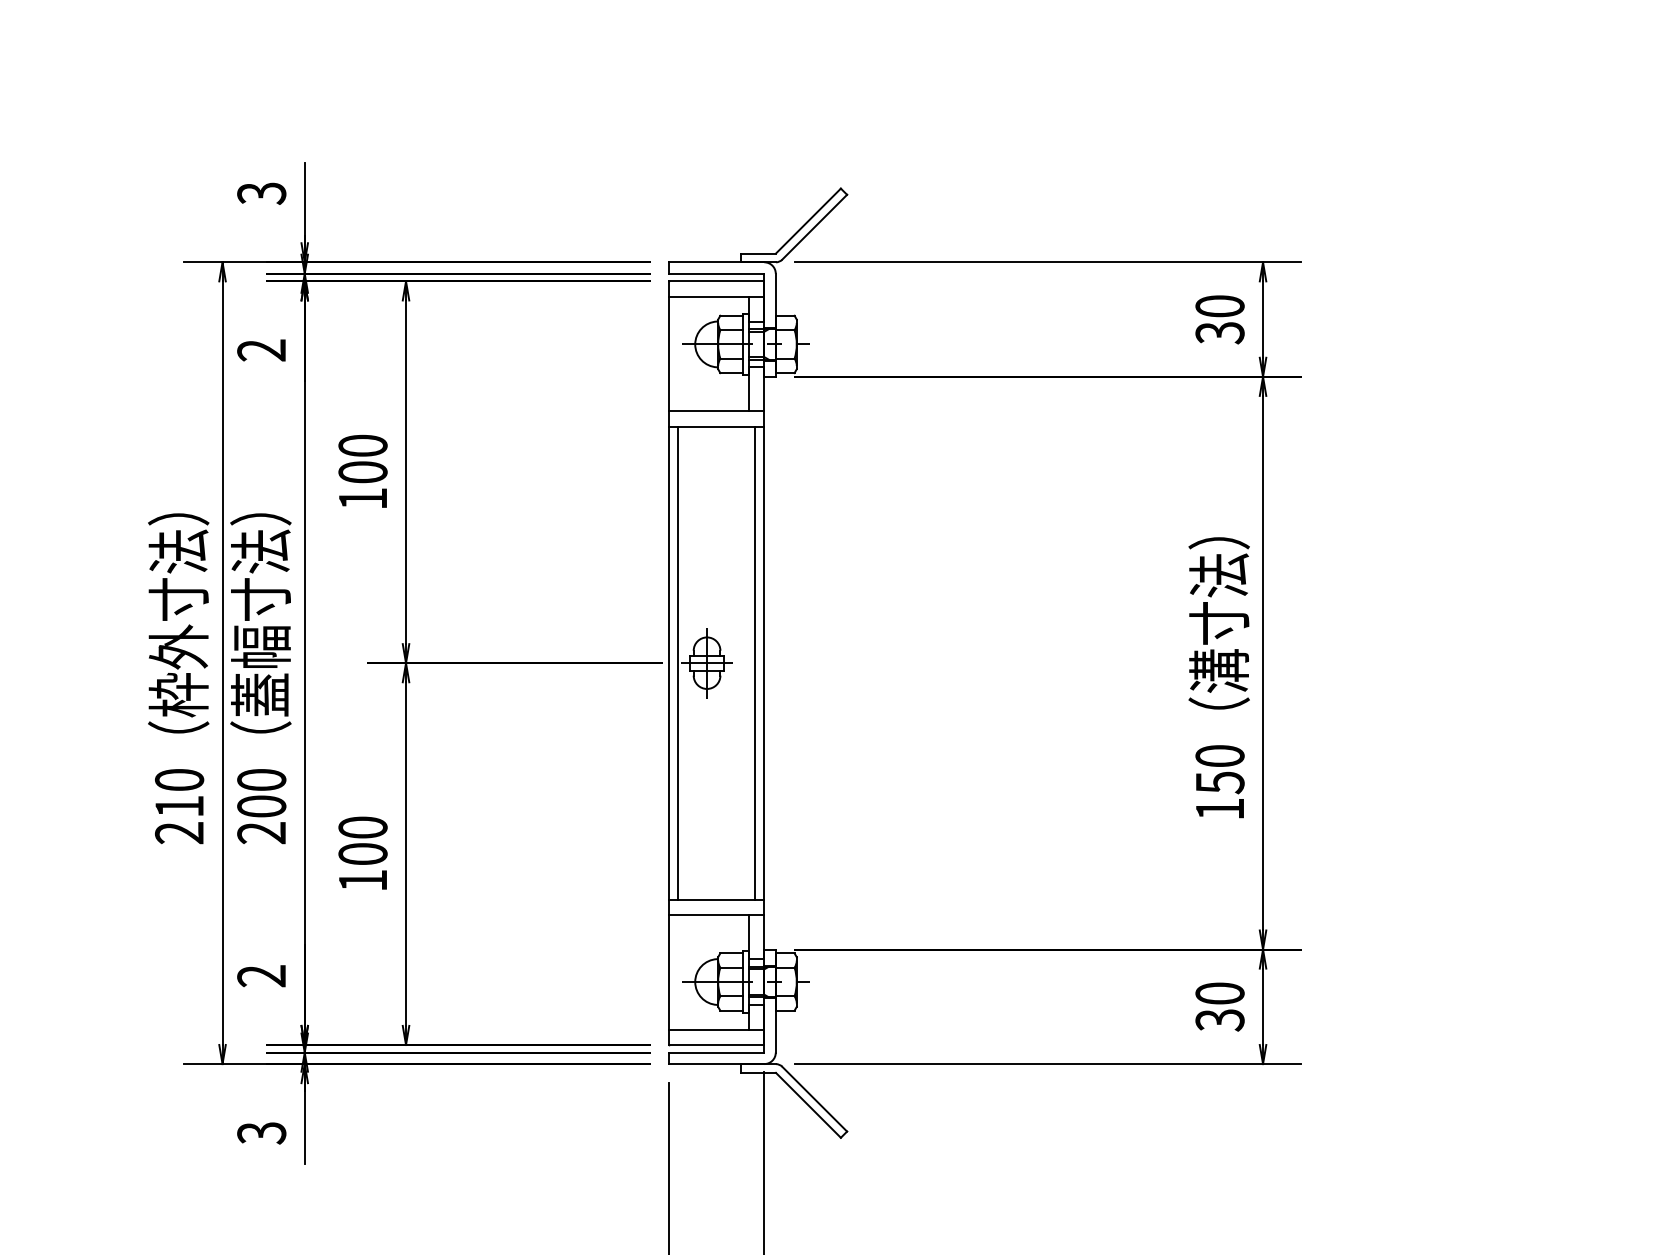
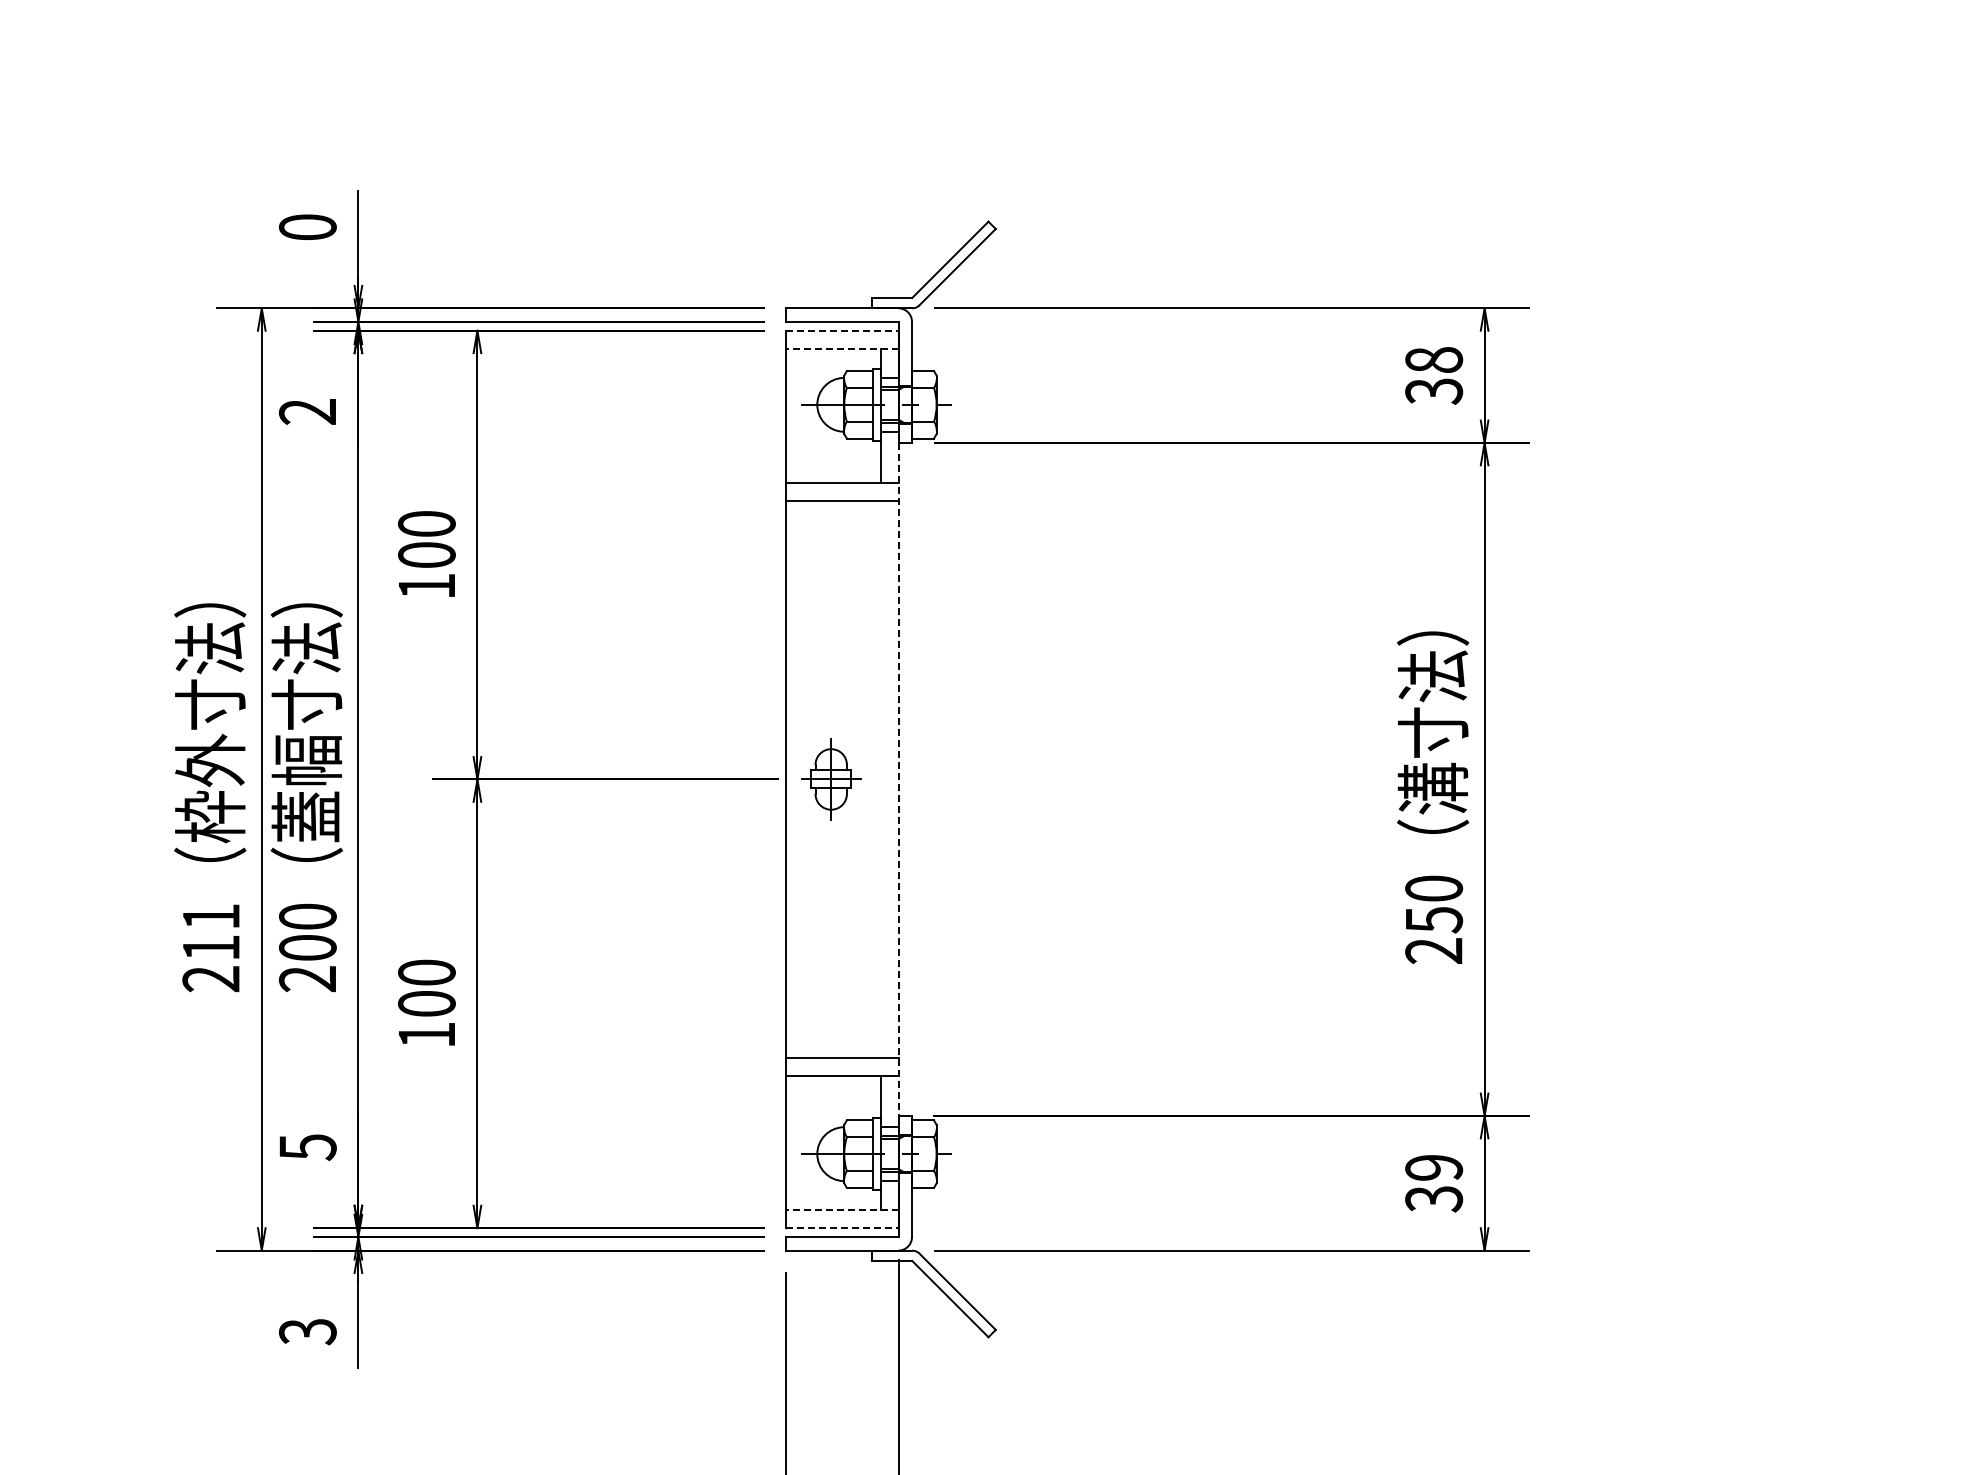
text: (261, 193) -> (307, 227), 3 -> 0
line: (716, 281) -> (842, 330), solid -> dashed
line: (715, 296) -> (841, 348), solid -> dashed
text: (1219, 305) -> (1433, 359), 30 -> 38
line: (678, 663) -> (797, 779), removed
line: (754, 663) -> (887, 779), removed
line: (764, 663) -> (898, 779), solid -> dashed
text: (179, 779) -> (211, 916), 210 -> 211
text: (1219, 808) -> (1433, 950), 150 -> 250
text: (261, 976) -> (307, 1147), 2 -> 5
text: (1220, 993) -> (1434, 1167), 30 -> 39
line: (715, 1029) -> (841, 1210), solid -> dashed
line: (716, 1045) -> (842, 1228), solid -> dashed

